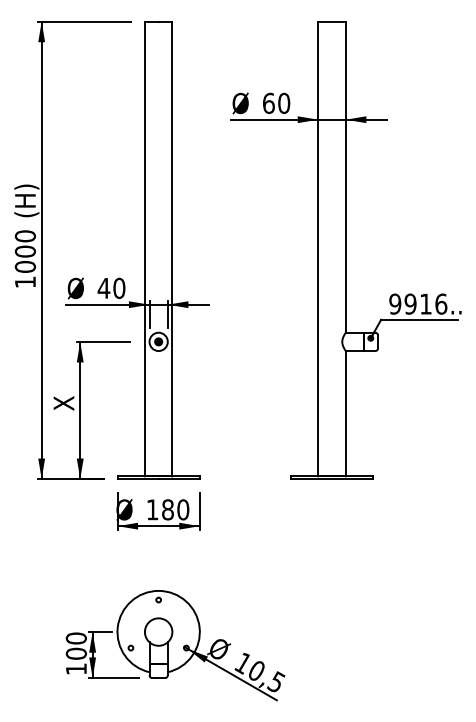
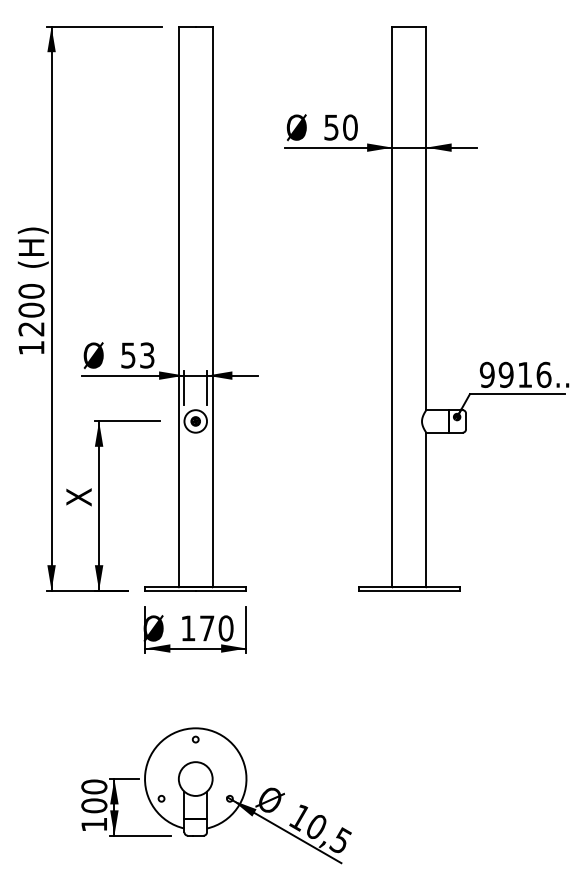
text: (268, 102) -> (331, 126), 60 -> 50
text: (24, 266) -> (30, 328), 1000 -> 1200
text: (111, 287) -> (137, 354), 40 -> 53
text: (167, 509) -> (206, 627), 180 -> 170

